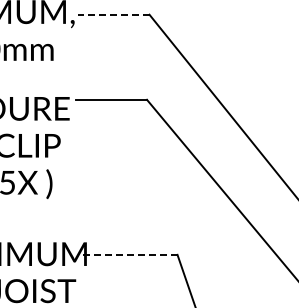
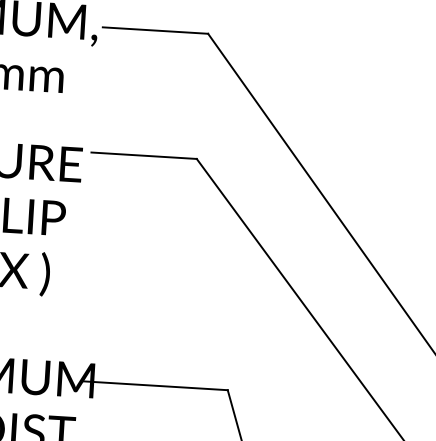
line: (113, 14) -> (155, 30), dashed -> solid
line: (127, 254) -> (154, 385), dashed -> solid

